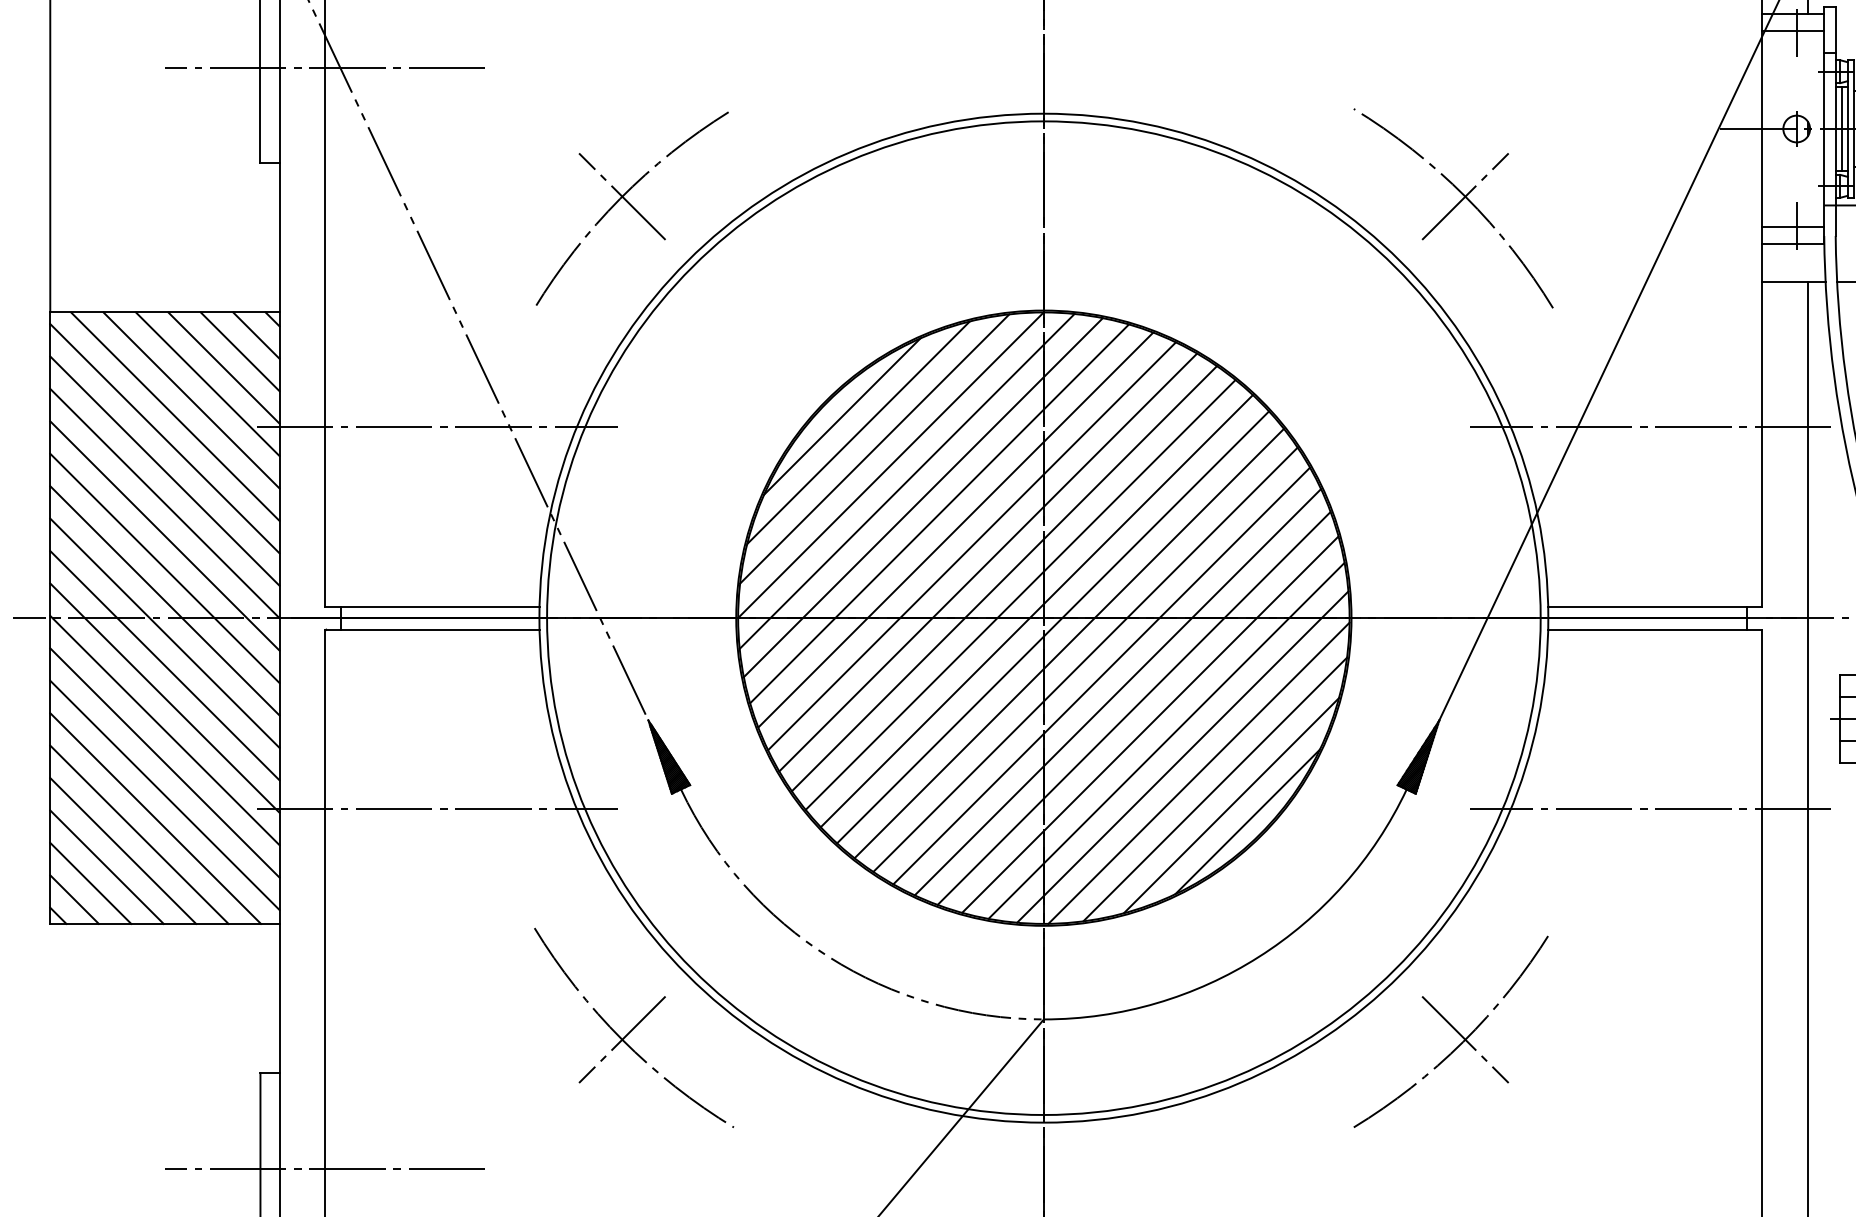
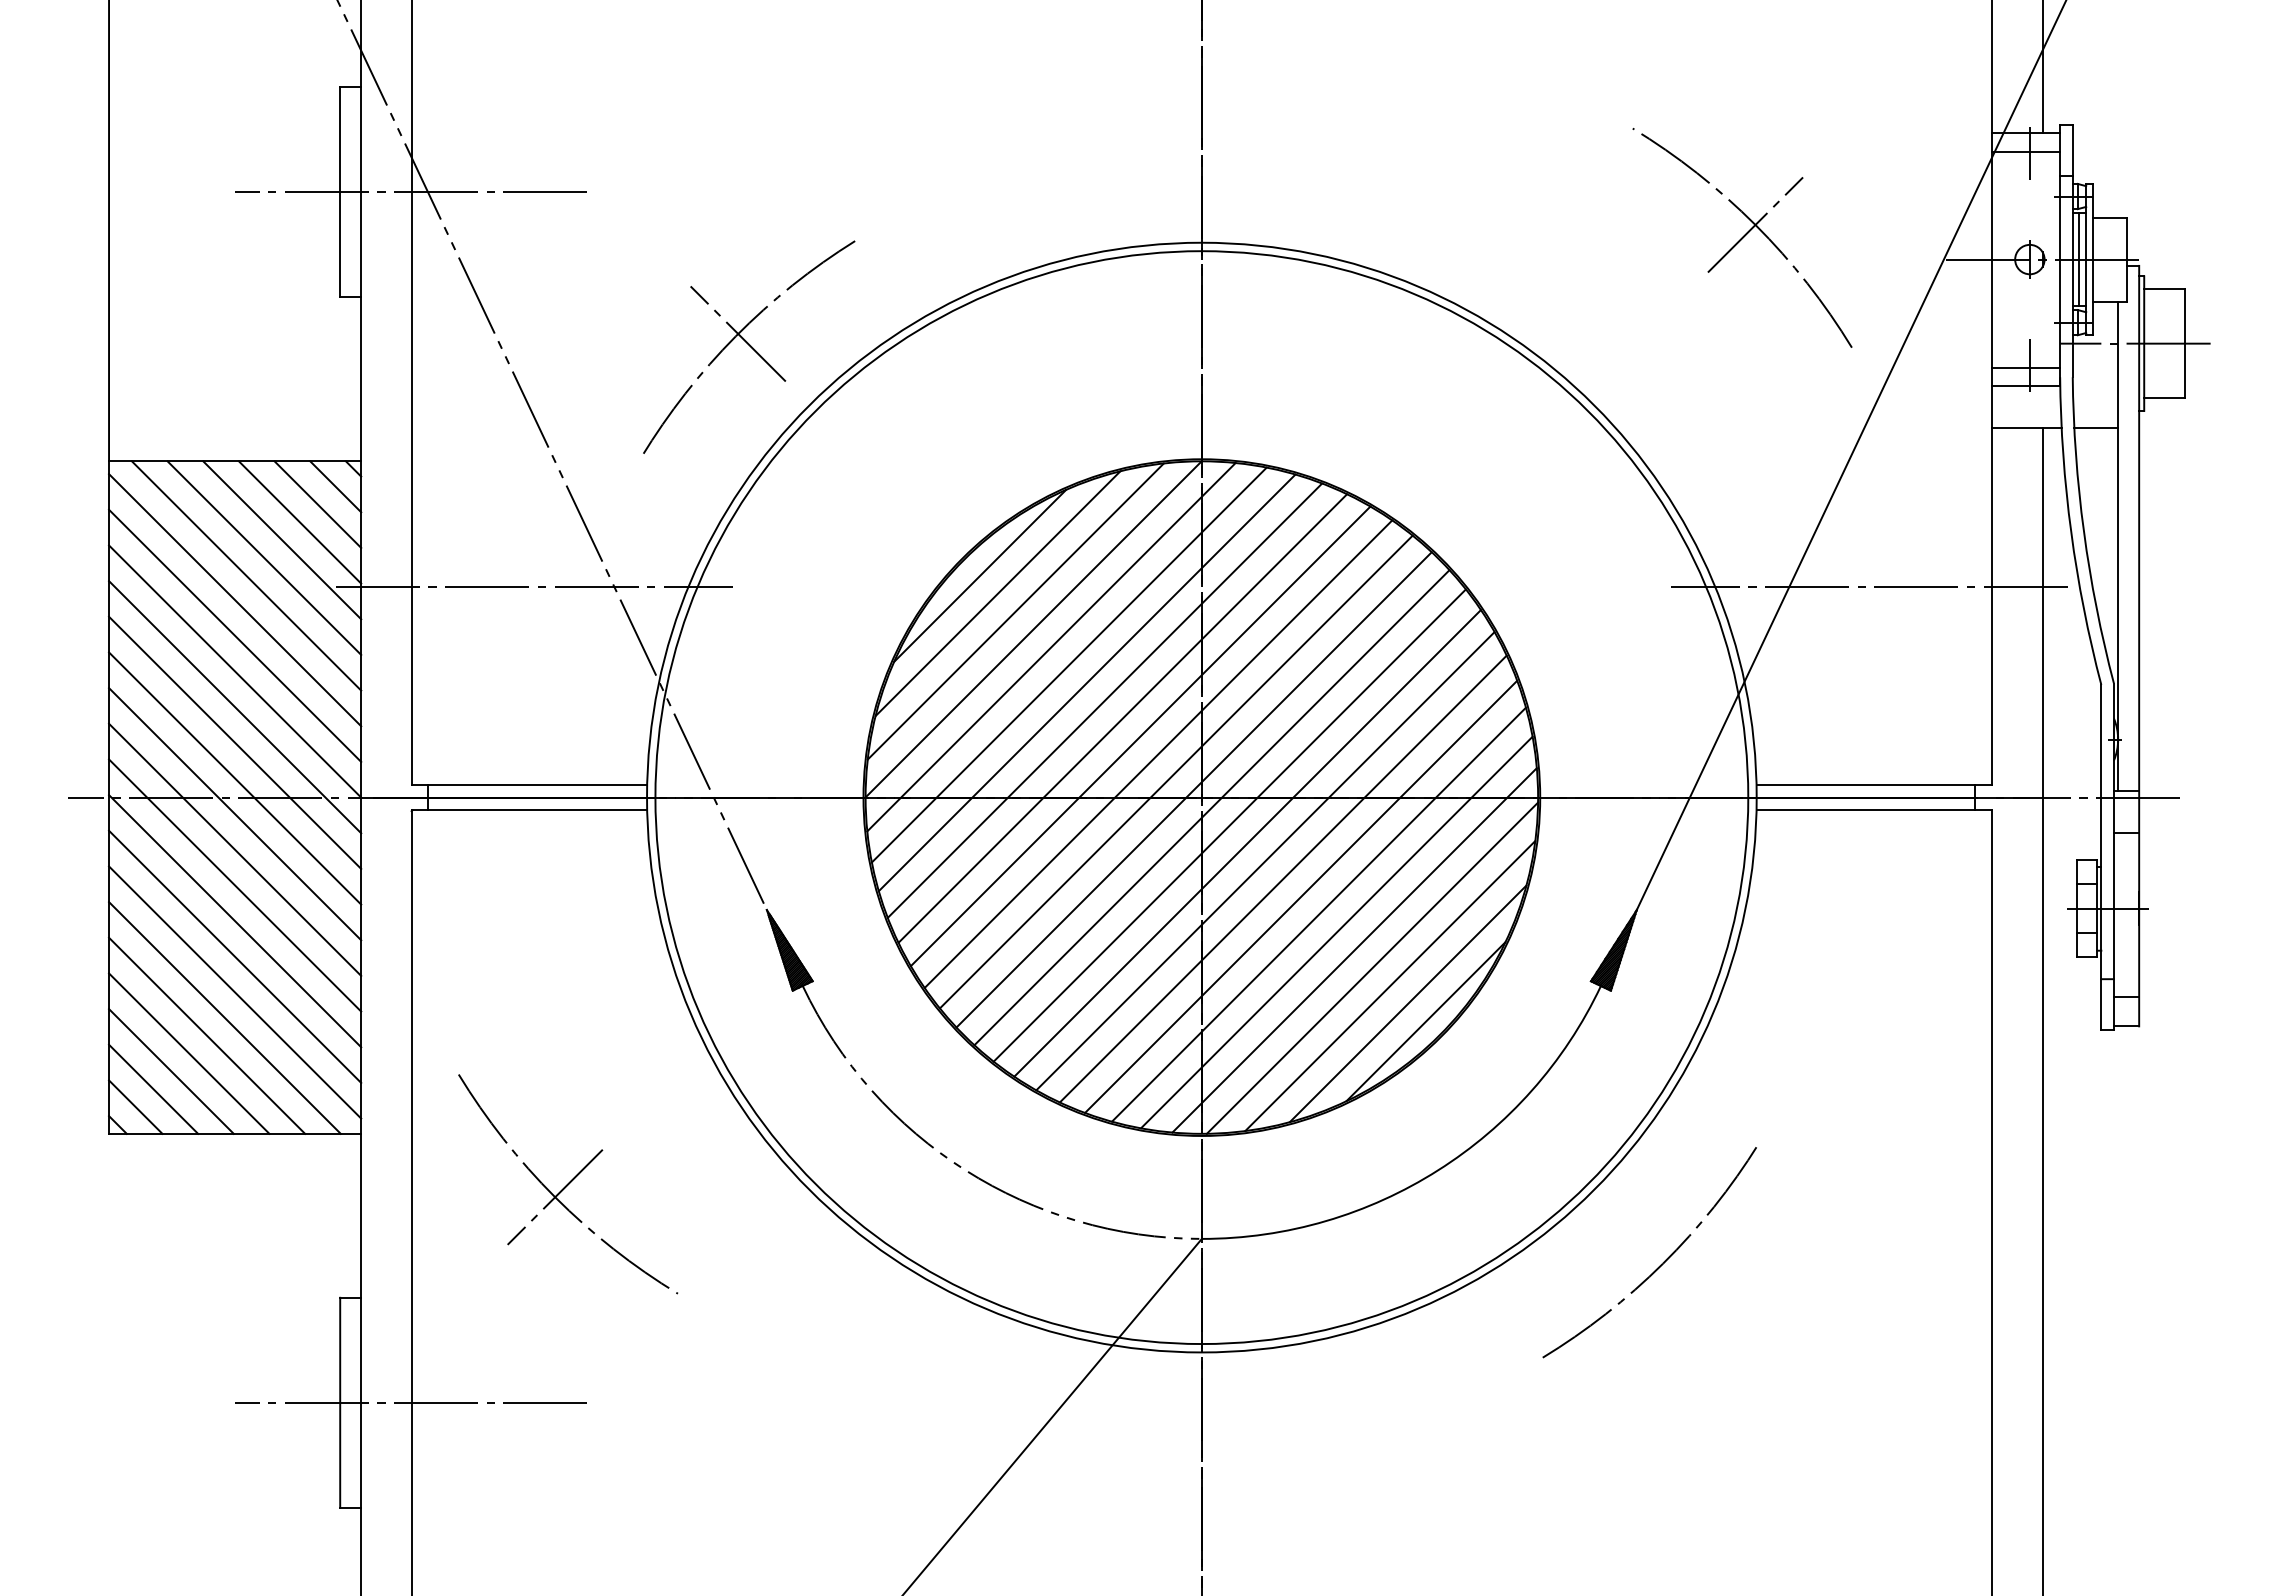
part: (1453, 208) -> (1742, 237), moved
line: (437, 809) -> (534, 1007), removed
line: (1649, 809) -> (1868, 1007), removed
part: (634, 1028) -> (568, 1184), moved
line: (1465, 1039) -> (1665, 1260), removed

